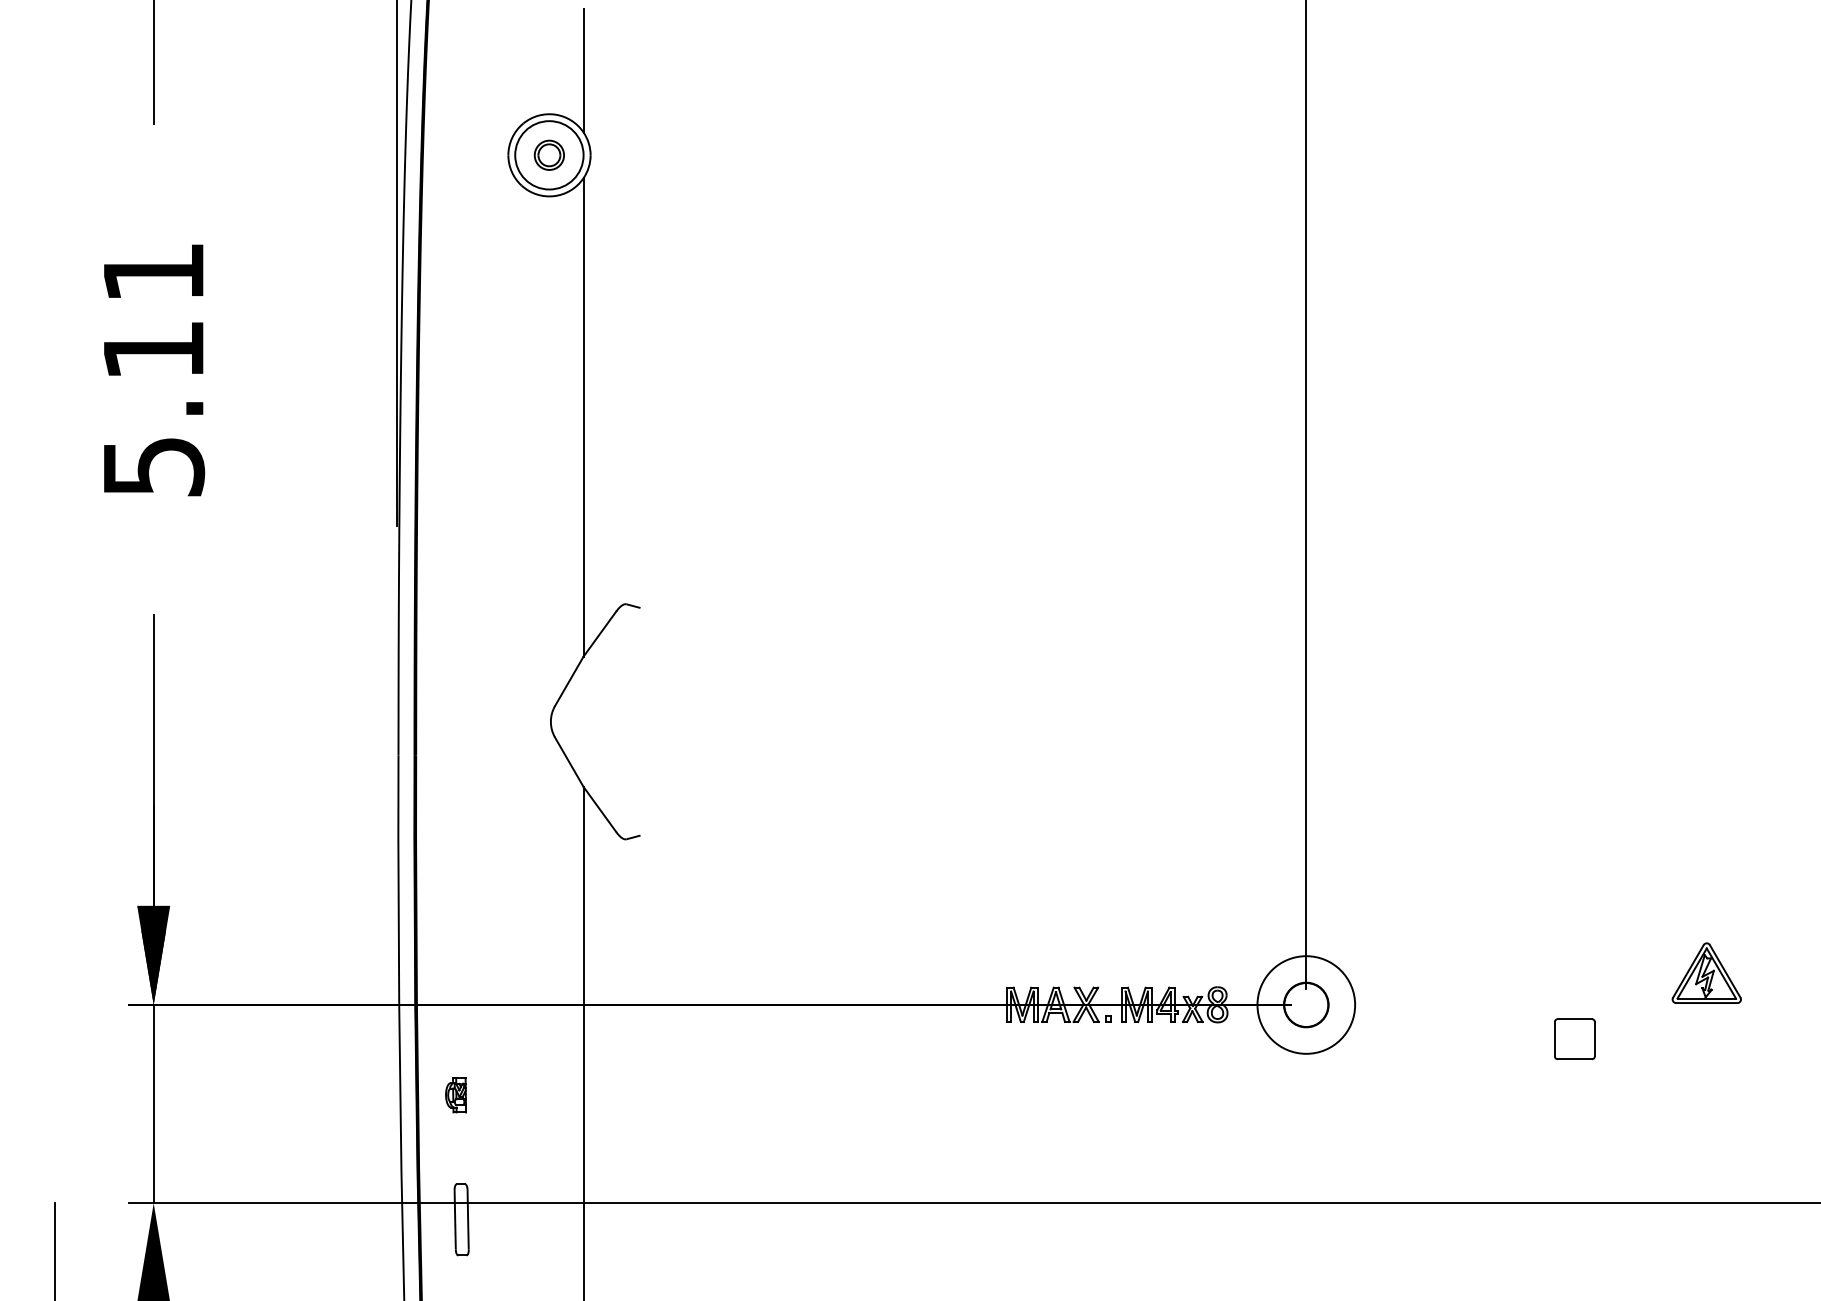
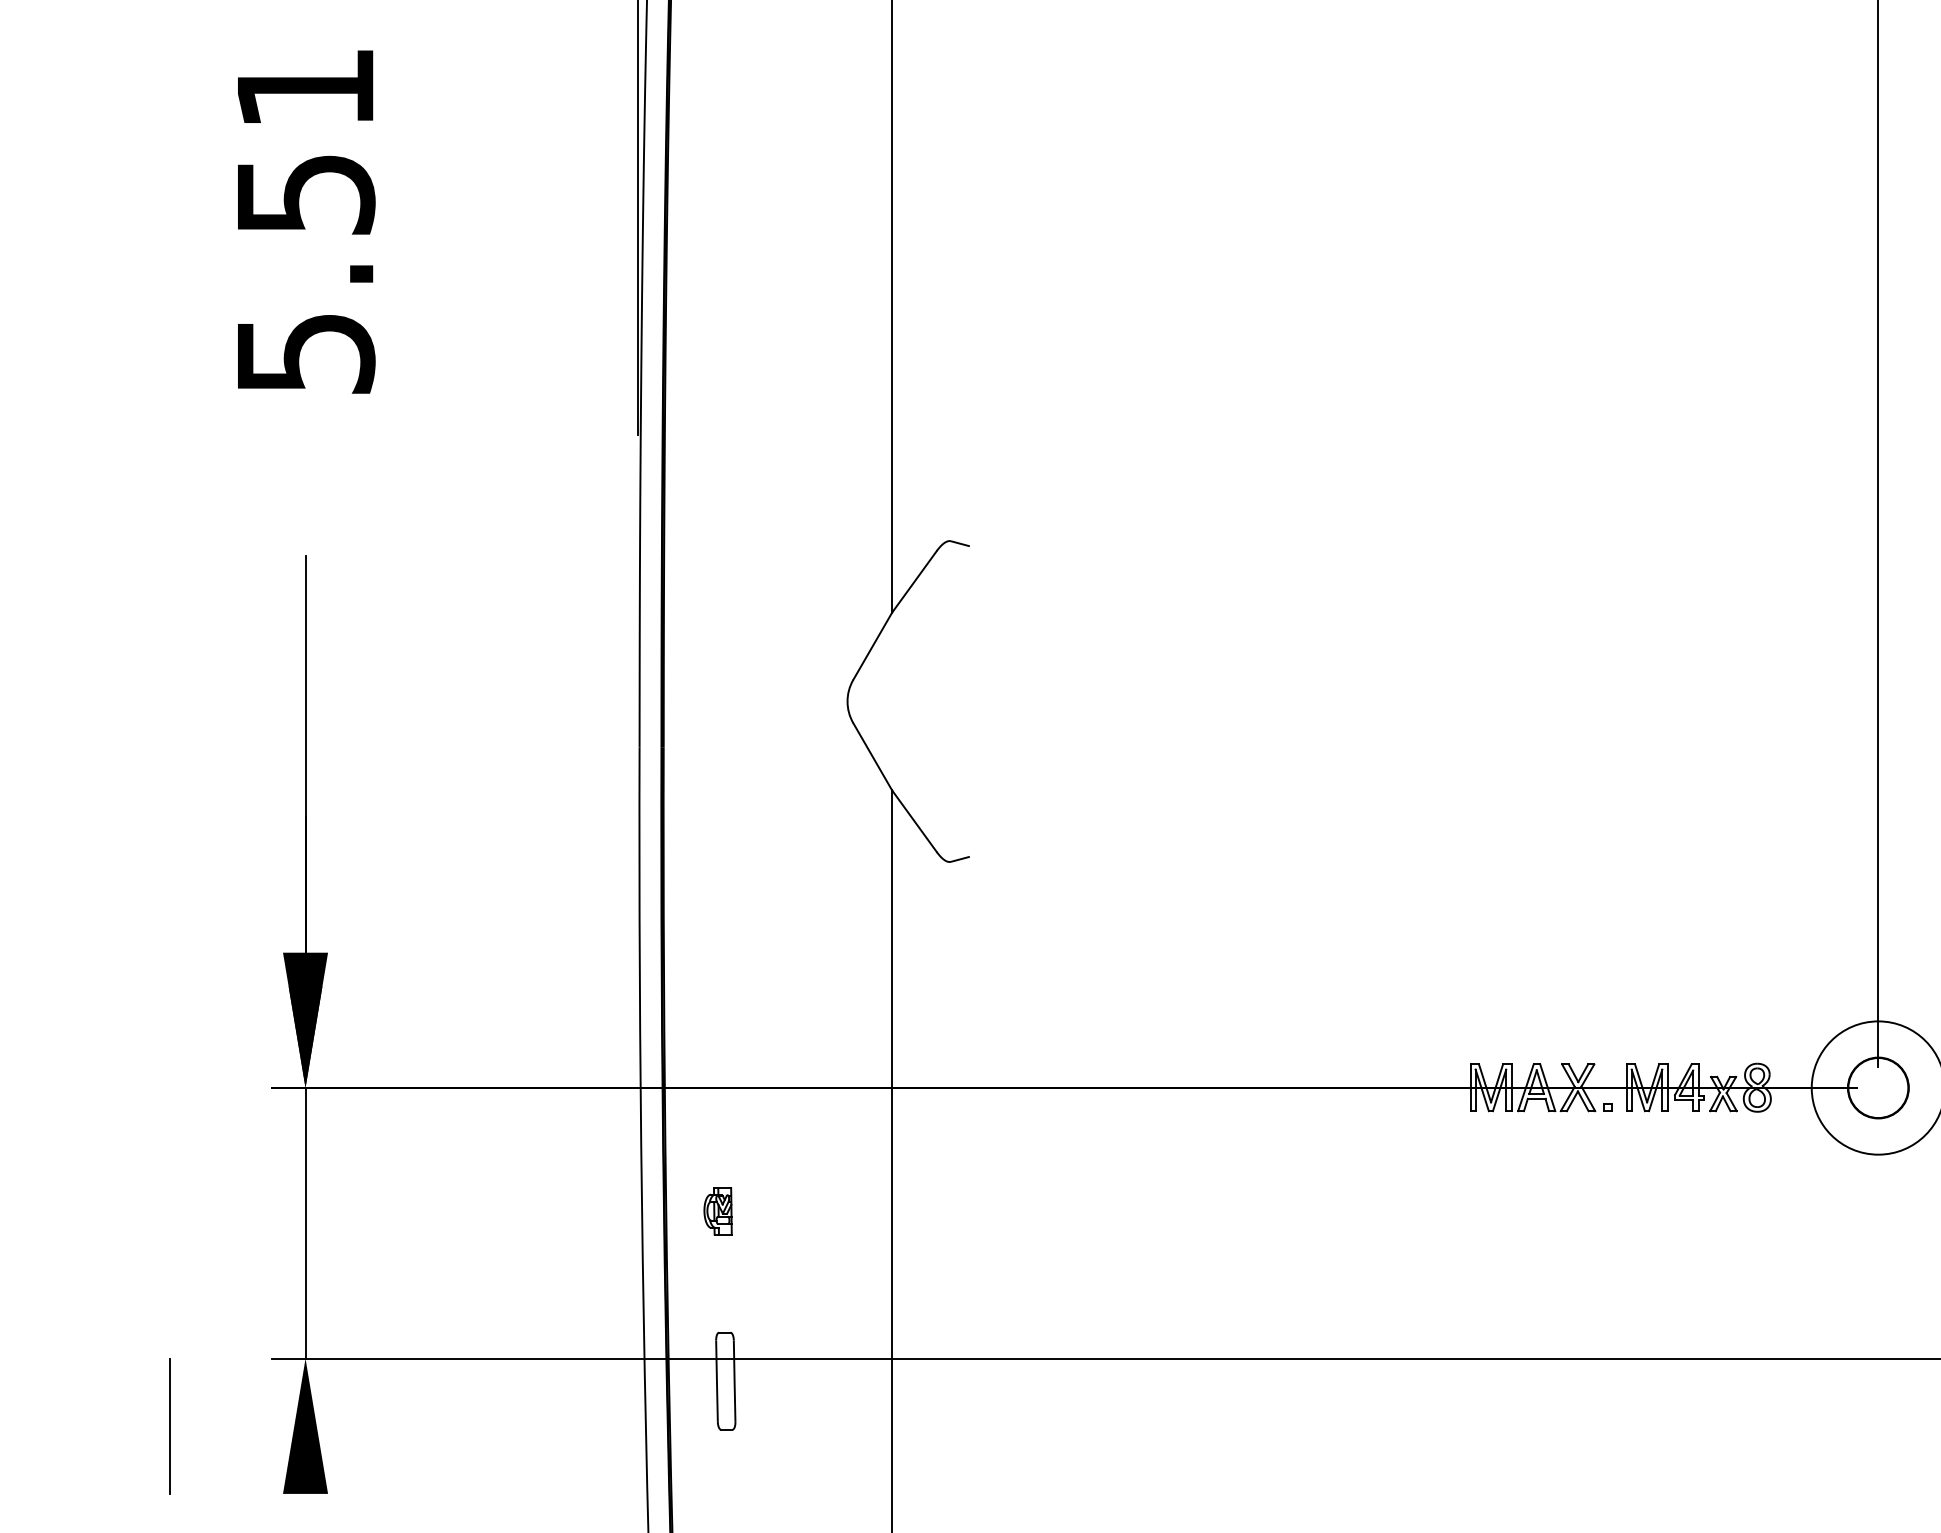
text: (154, 350) -> (306, 194), 5.11 -> 5.51

